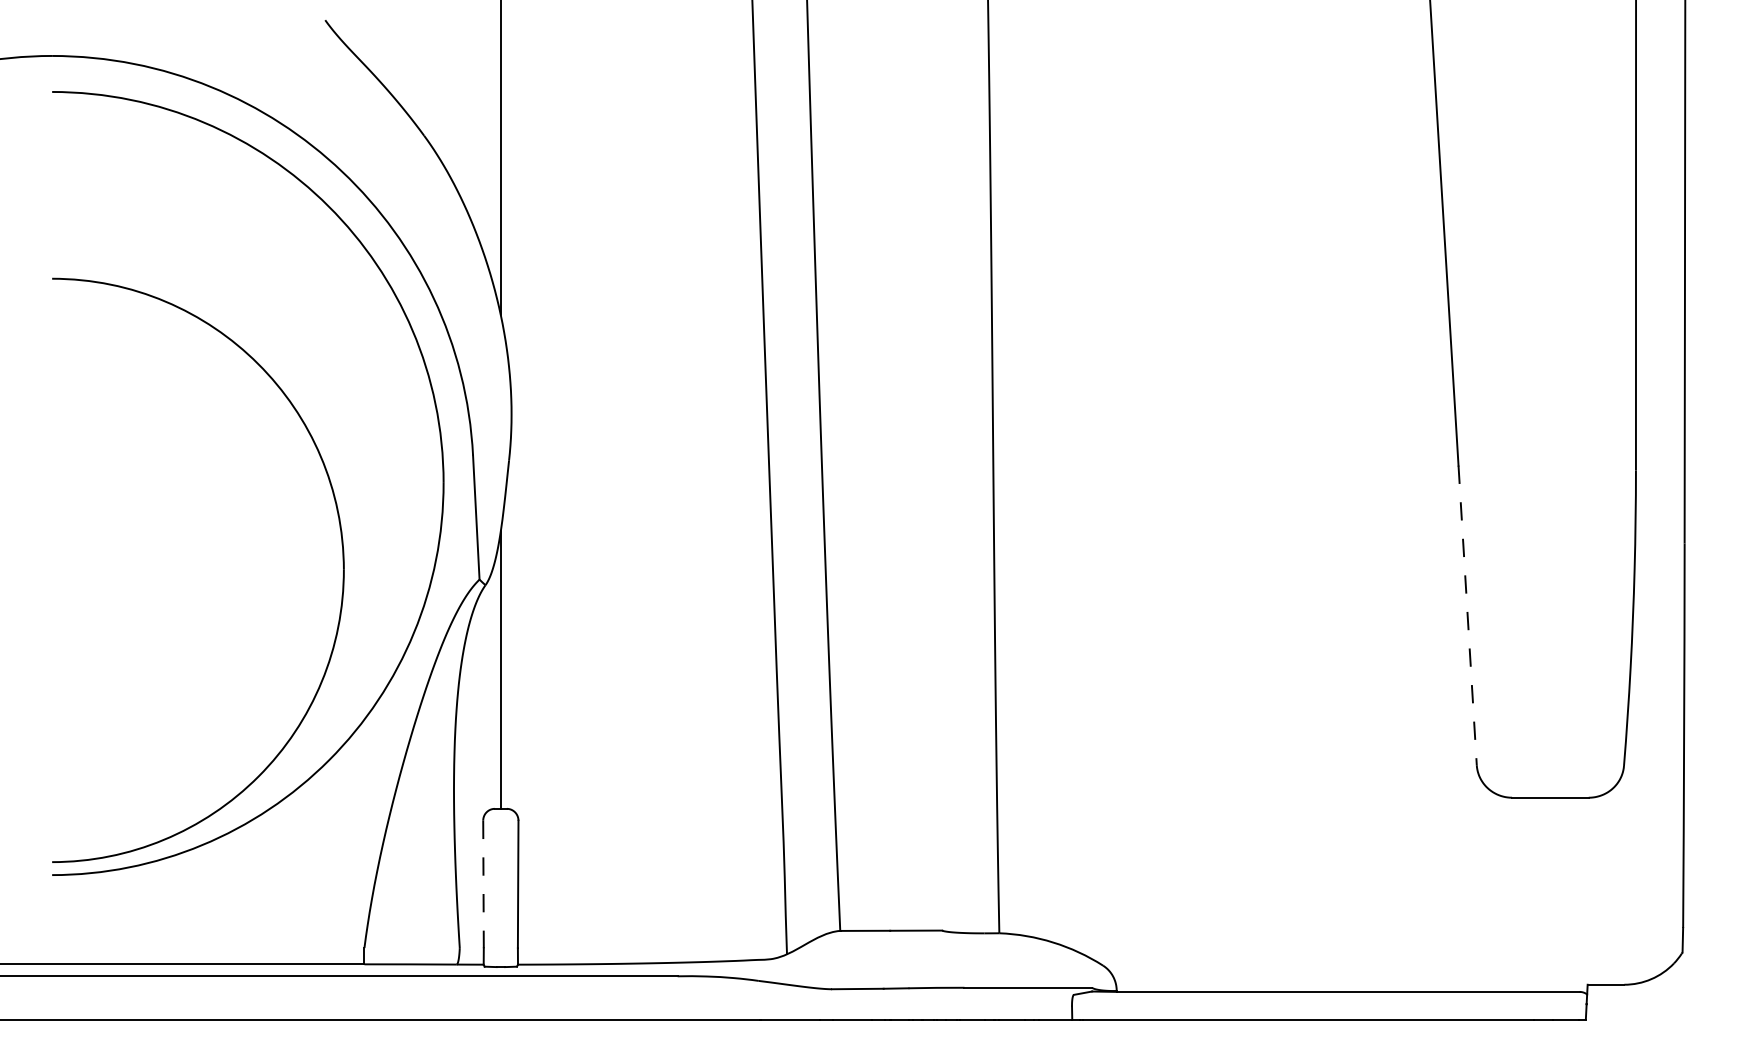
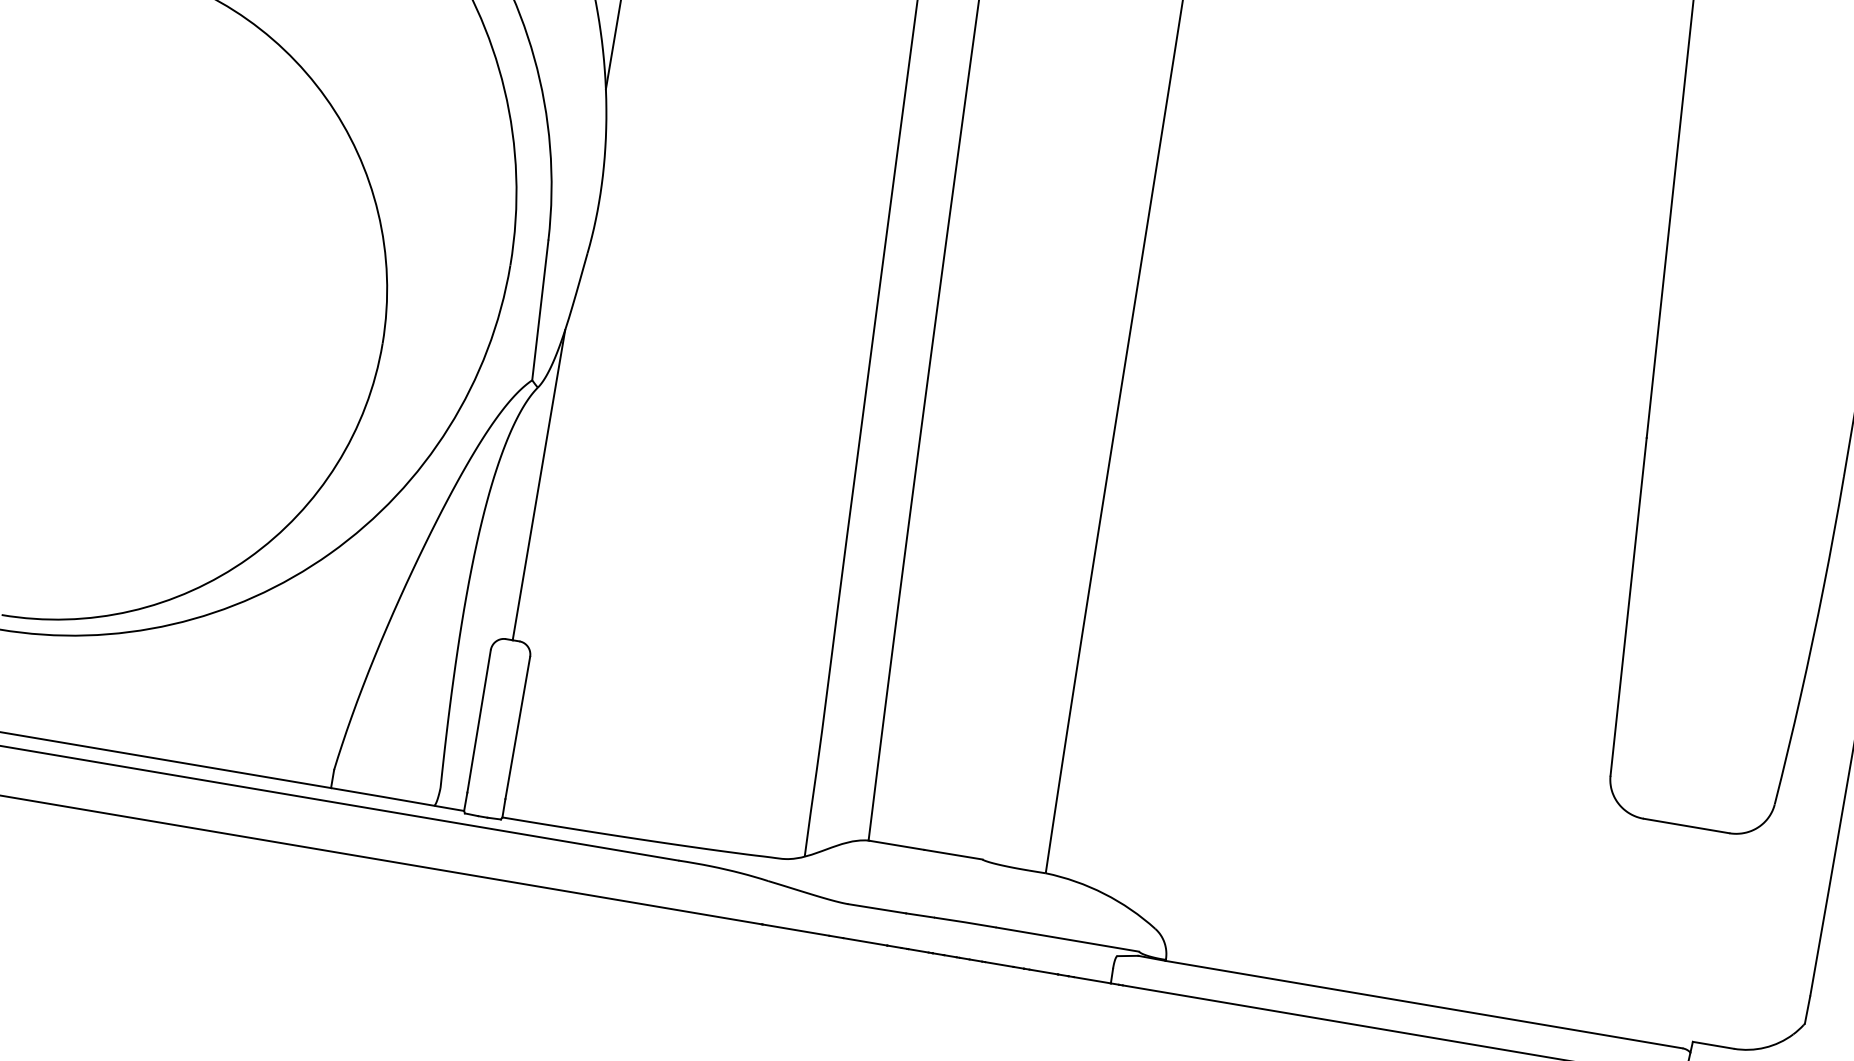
line: (1467, 615) -> (1628, 606), dashed -> solid
line: (483, 884) -> (479, 721), dashed -> solid

